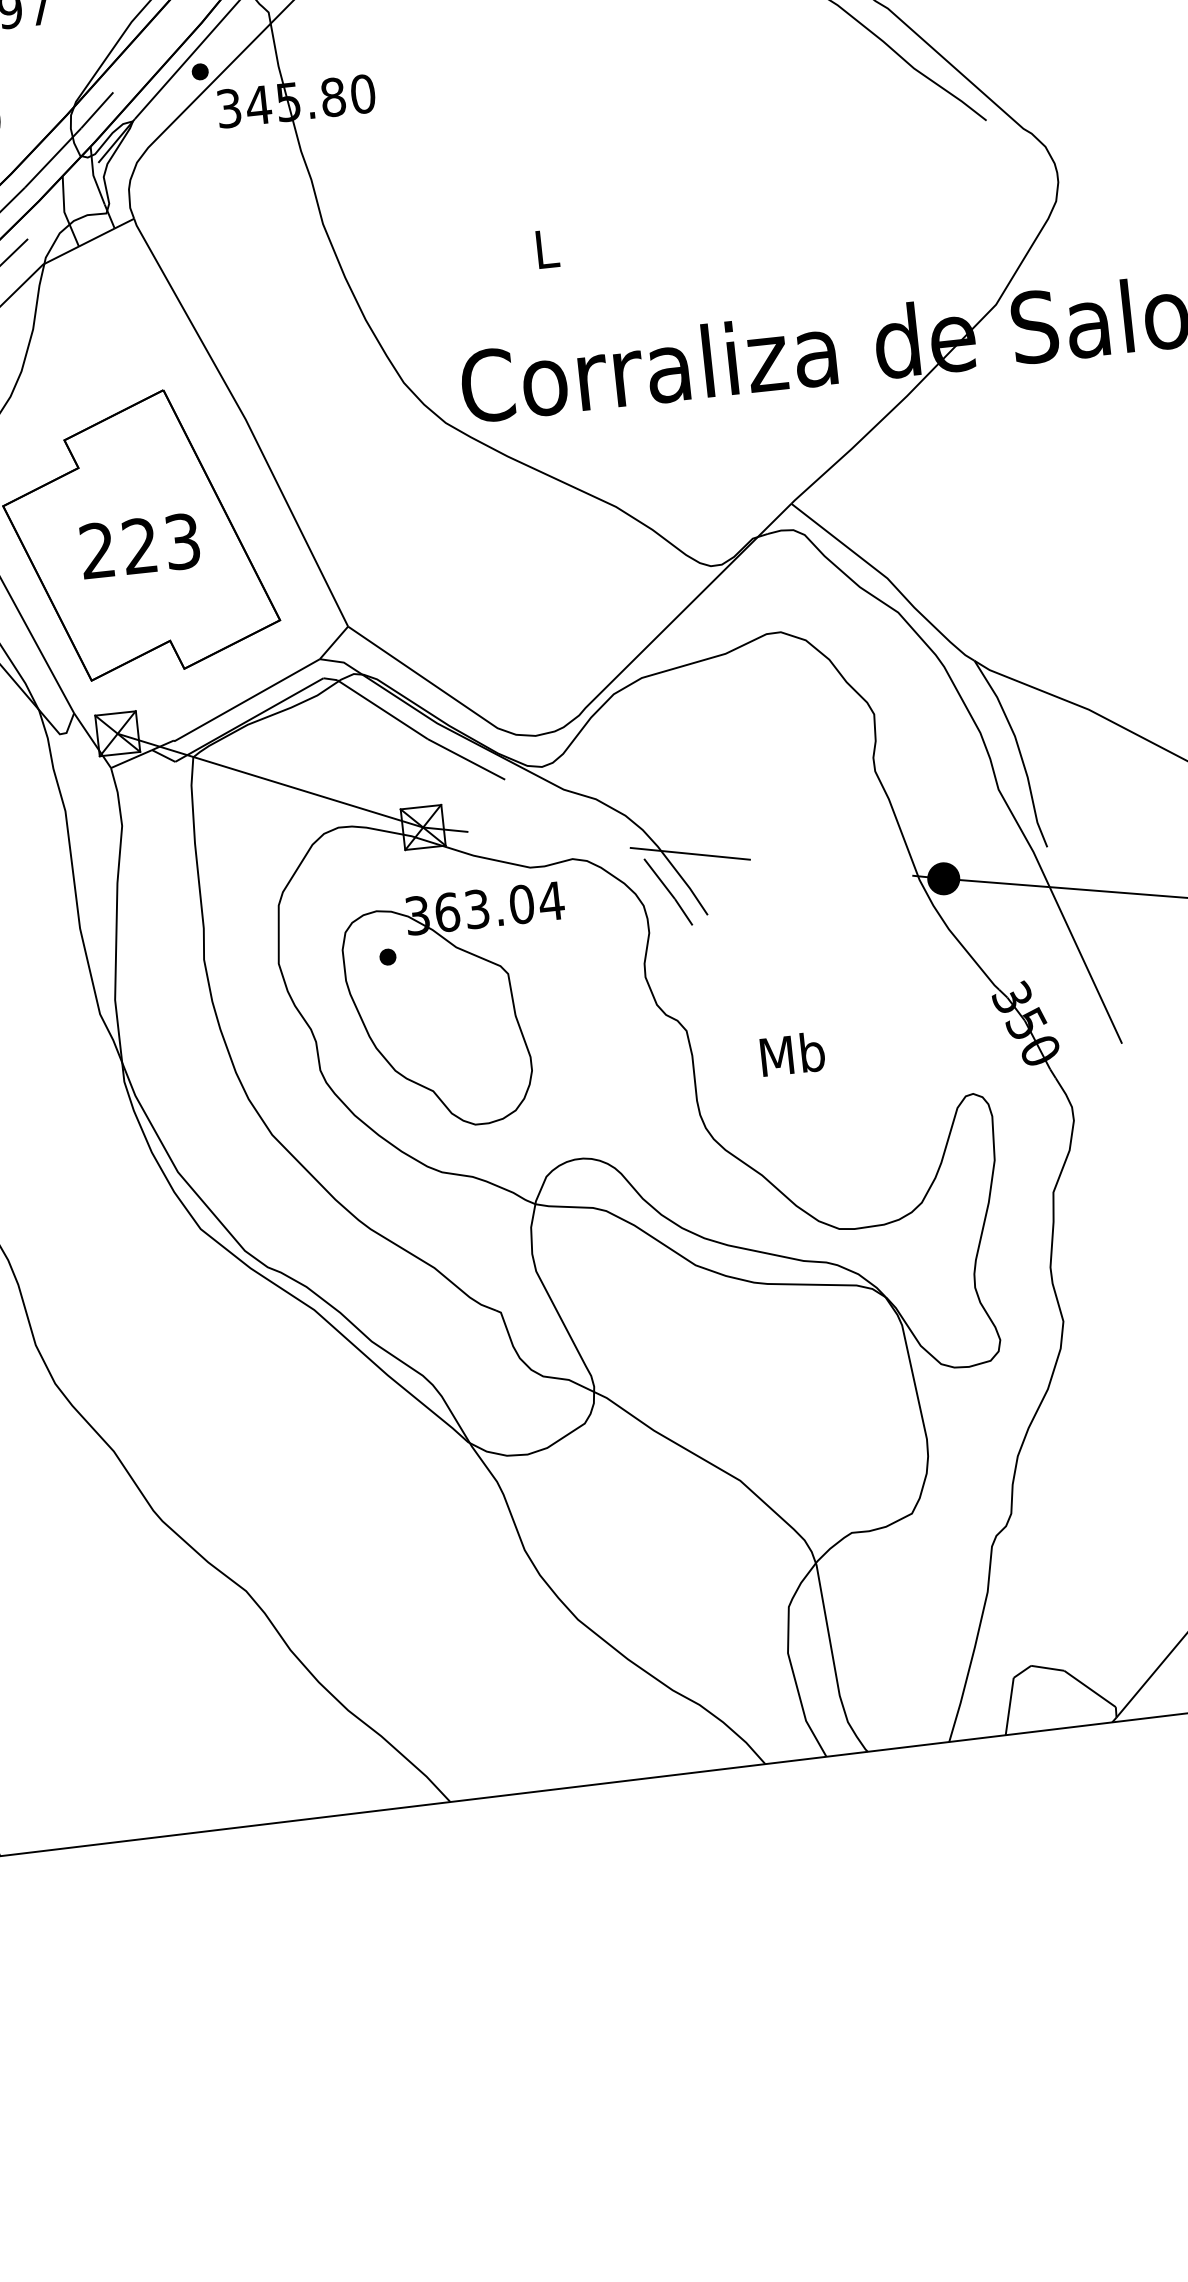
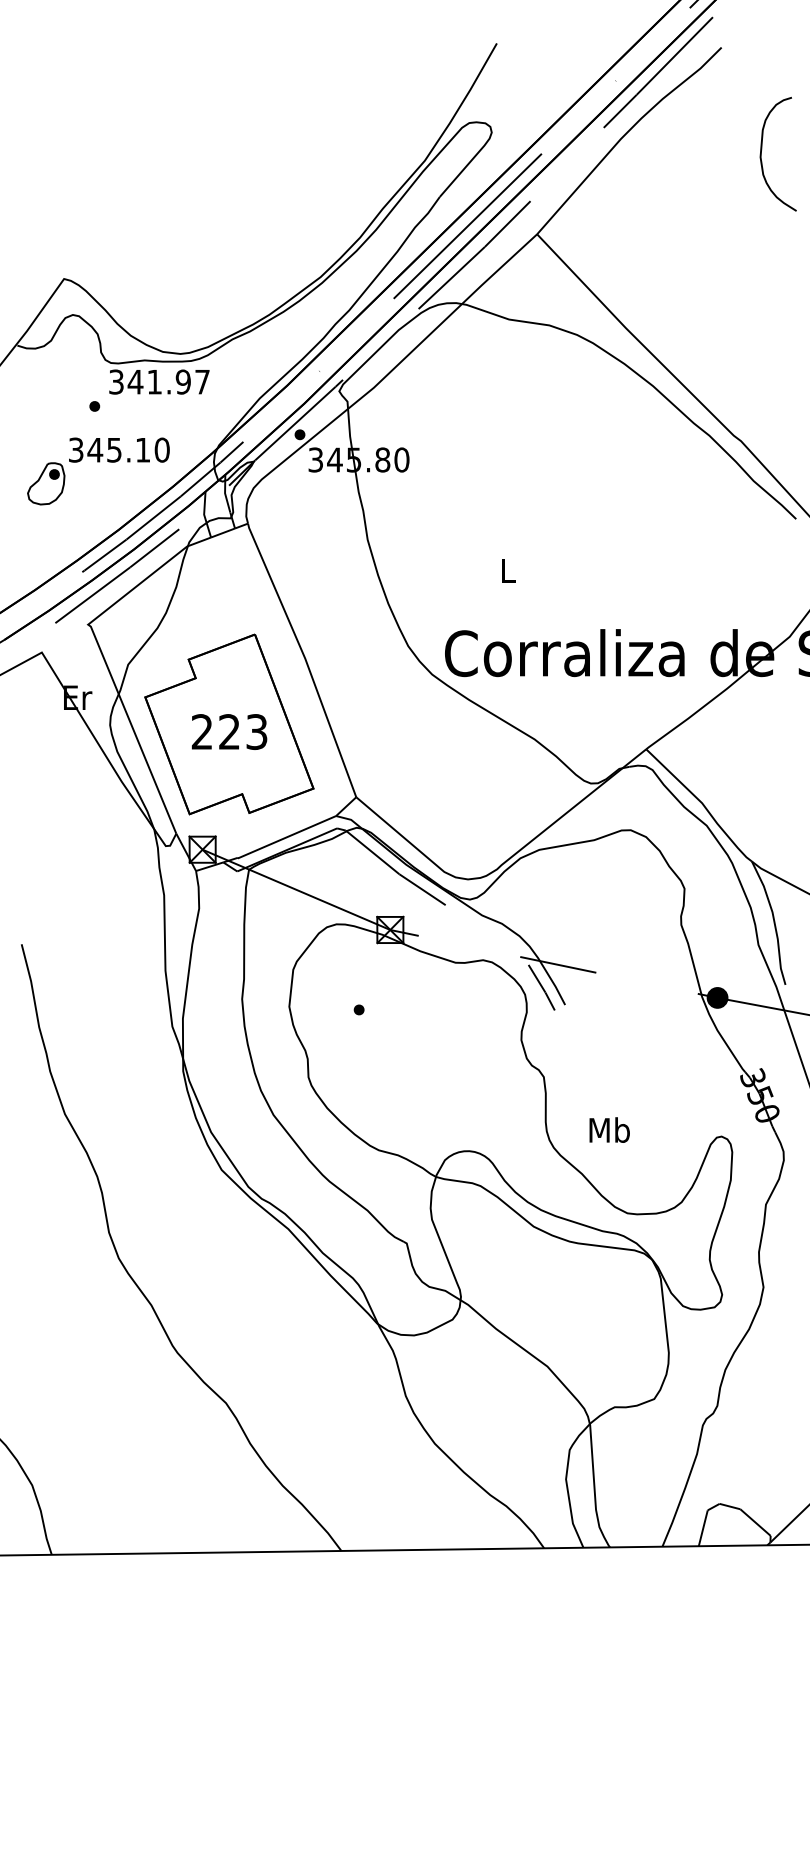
part: (461, 1009) -> (402, 1048), removed
text: (792, 1053) -> (609, 1129), moved

